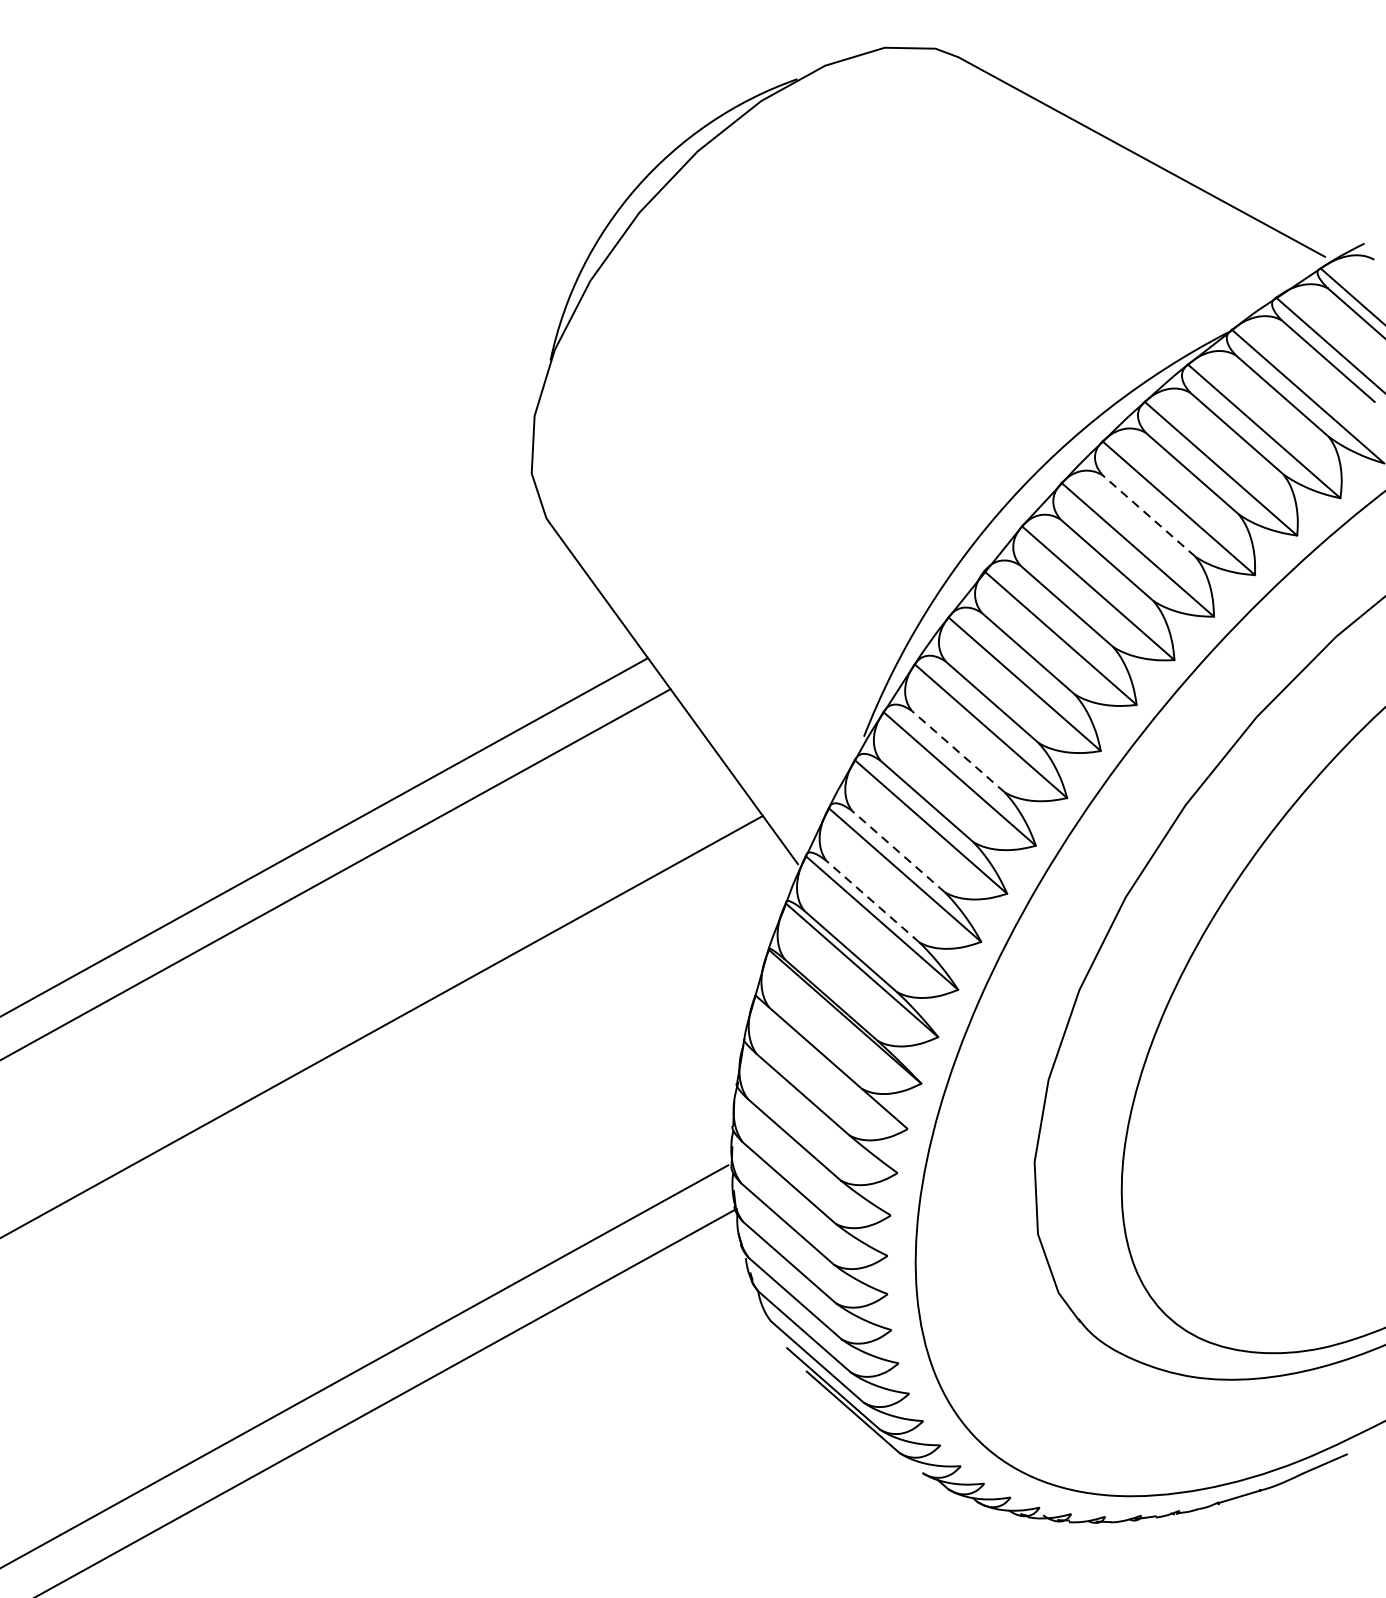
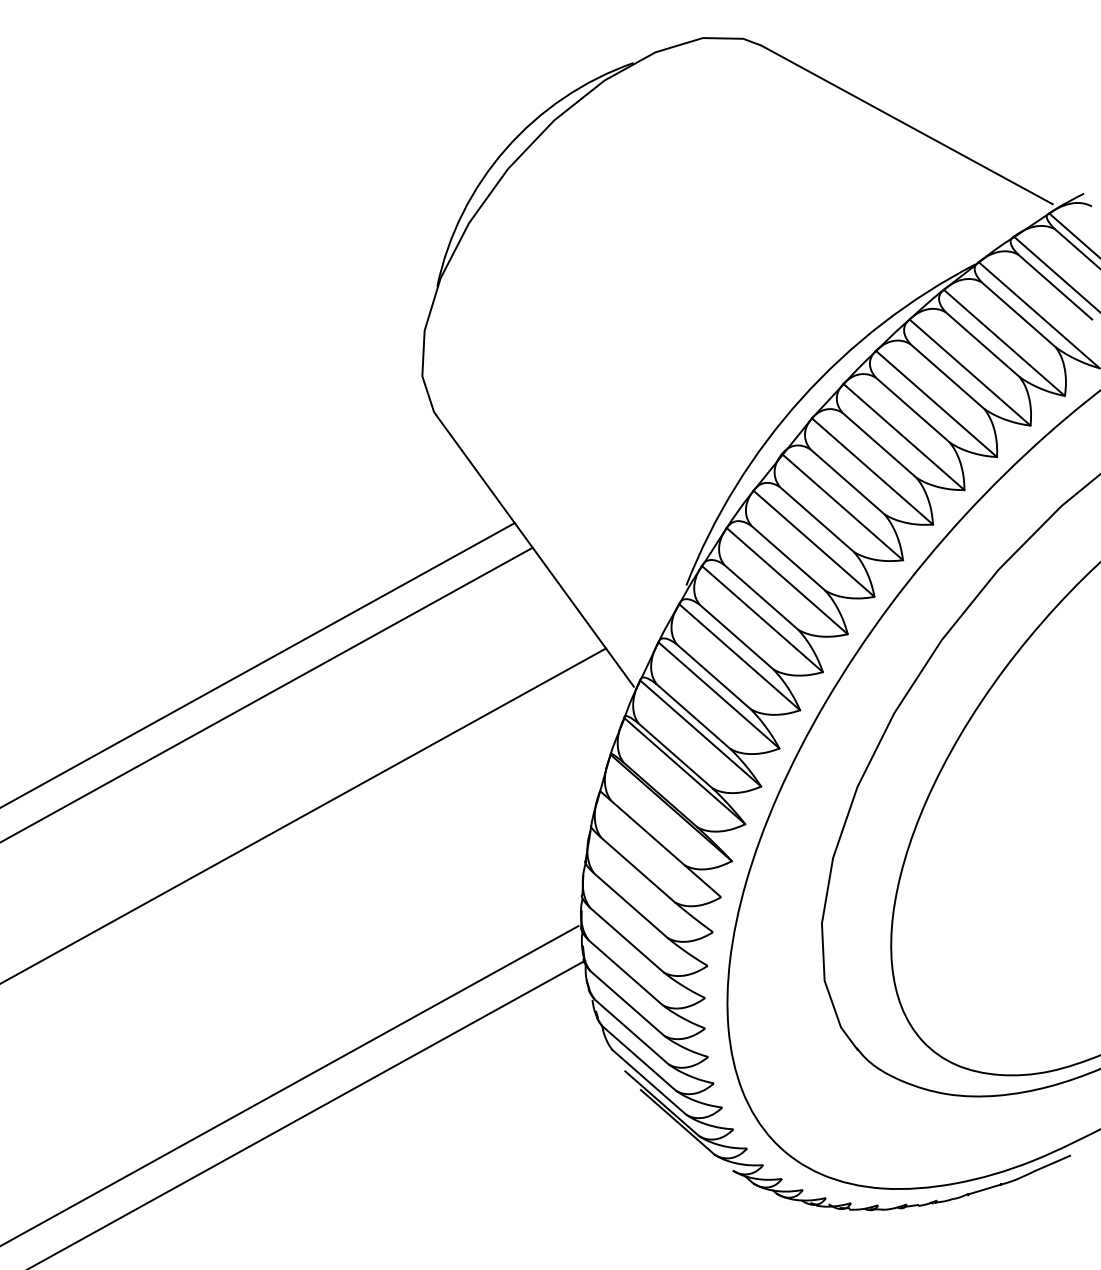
line: (1148, 515) -> (912, 409), dashed -> solid
line: (957, 751) -> (760, 597), dashed -> solid
line: (898, 851) -> (713, 676), dashed -> solid
line: (872, 901) -> (693, 716), dashed -> solid

